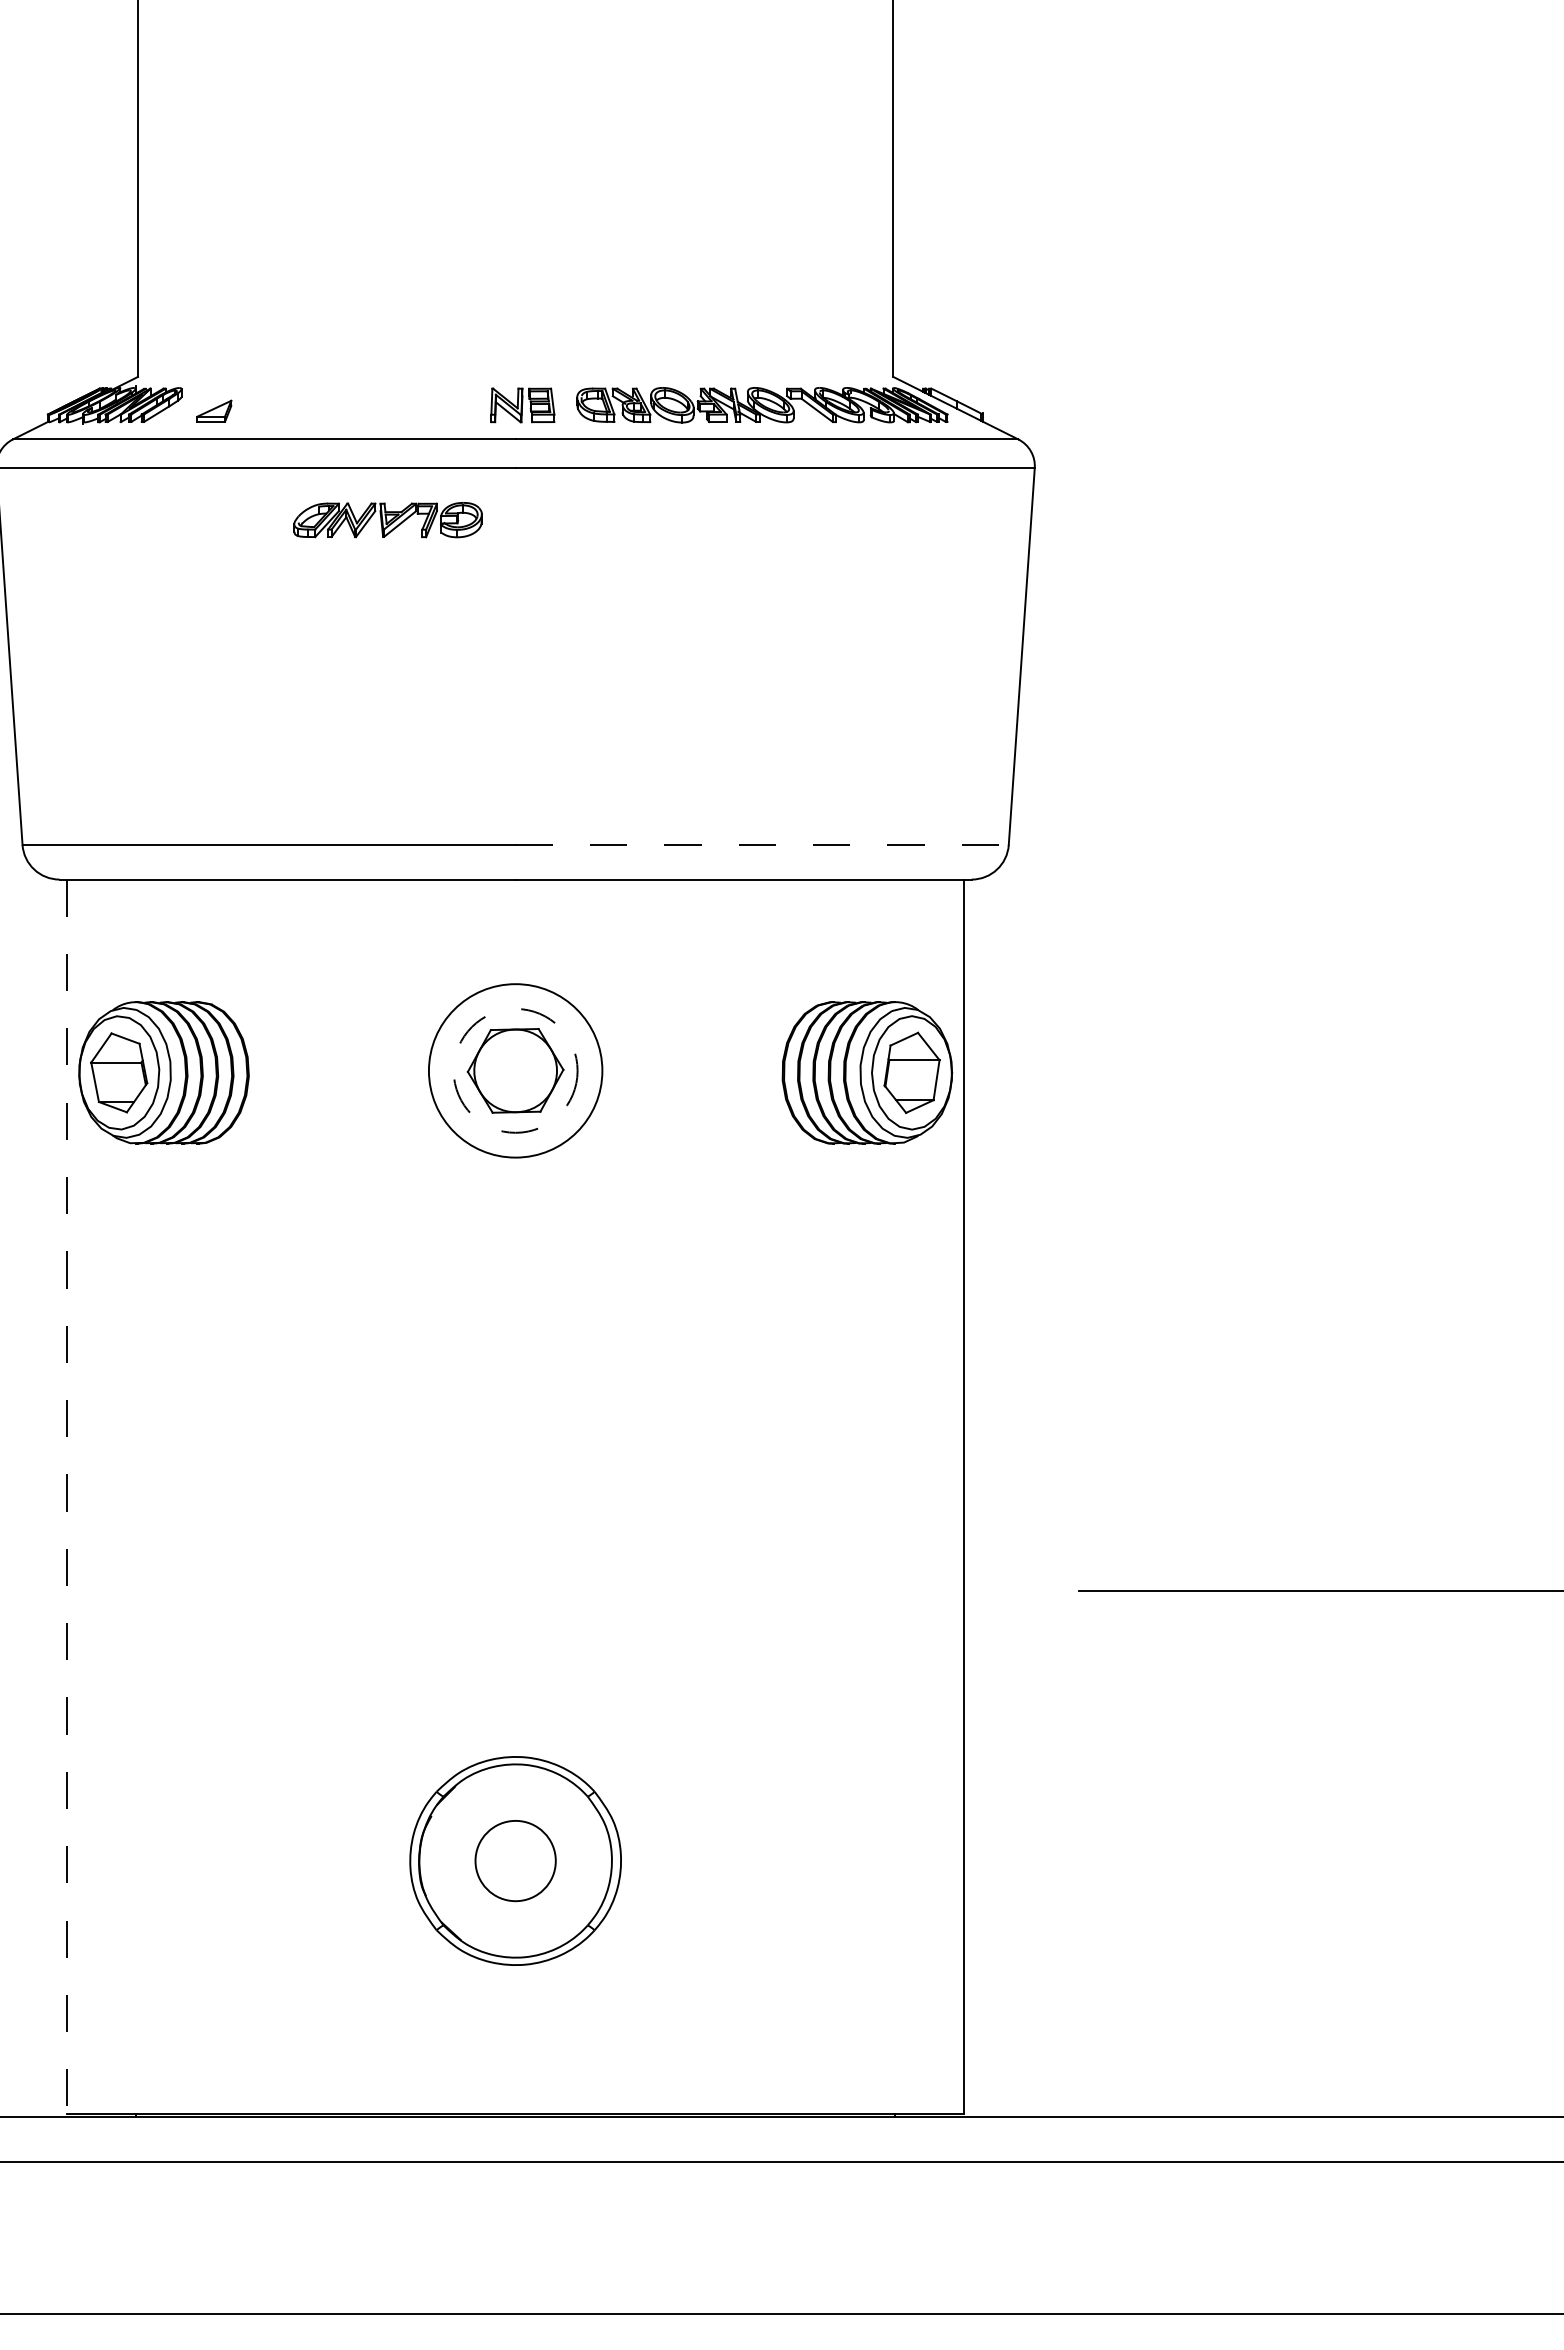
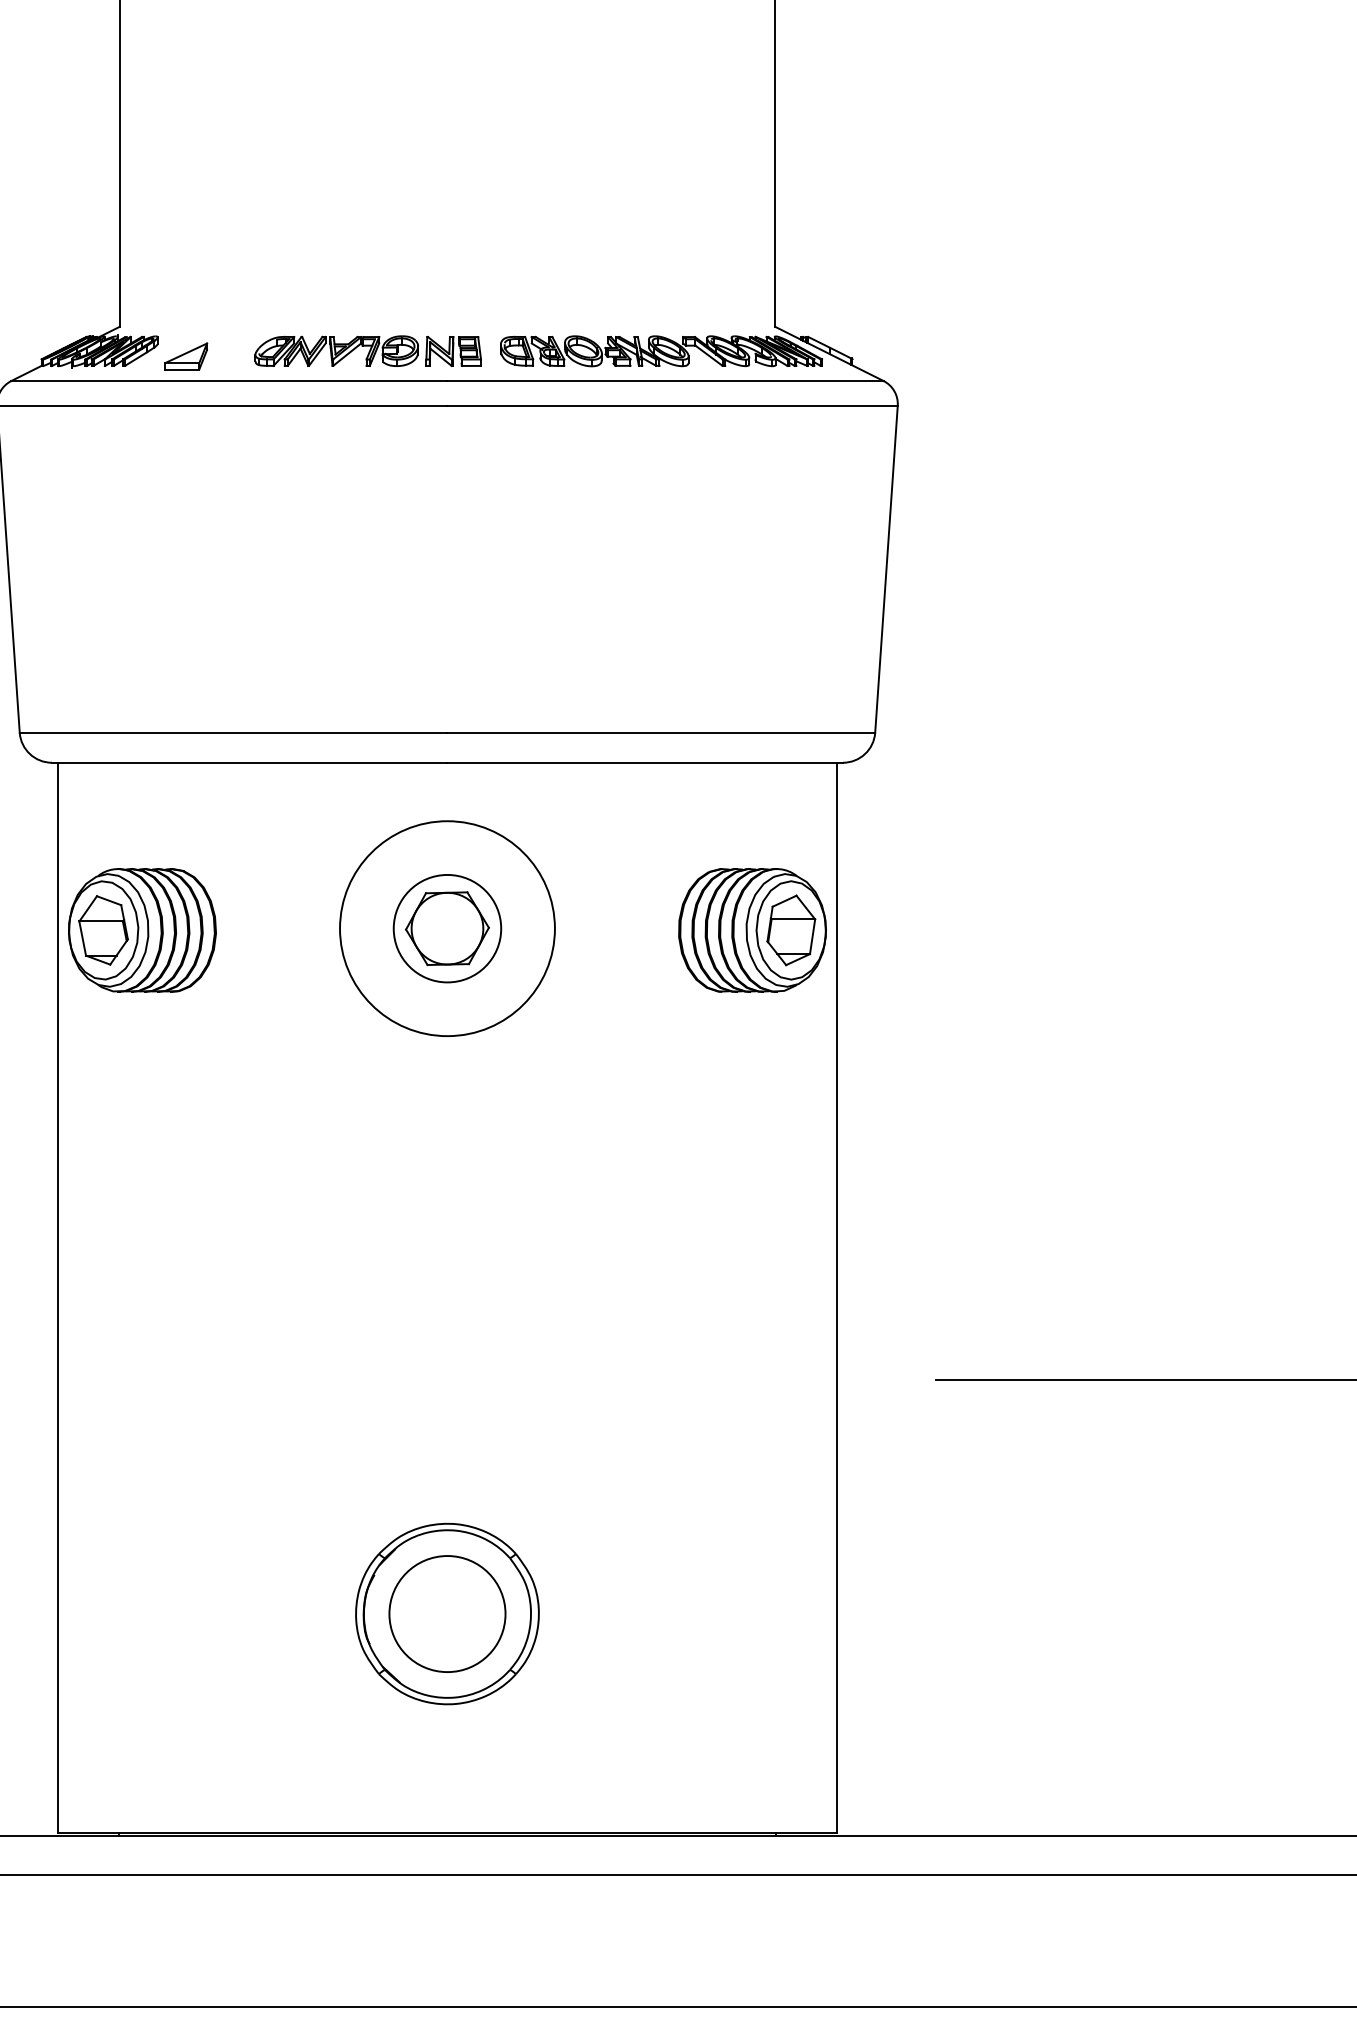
part: (214, 411) -> (186, 356), size x1.43
part: (387, 520) -> (336, 351), moved
line: (762, 844) -> (661, 732), dashed -> solid
circle: (515, 1070) -> (447, 928), dashed -> solid
circle: (515, 1070) -> (447, 928), size x1.43
line: (67, 1497) -> (58, 1298), dashed -> solid
circle: (515, 1860) -> (447, 1613), size x1.67

